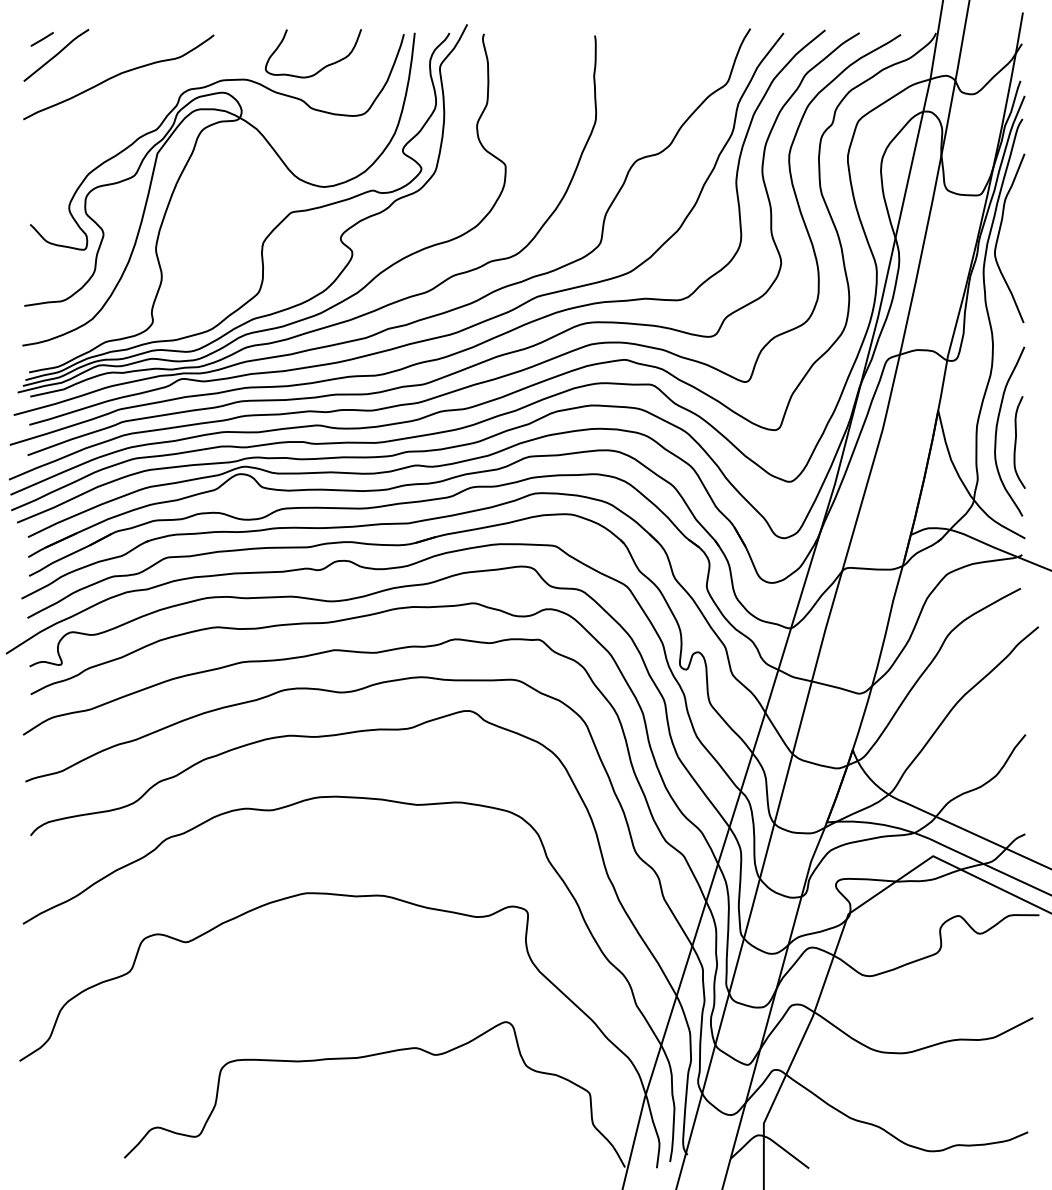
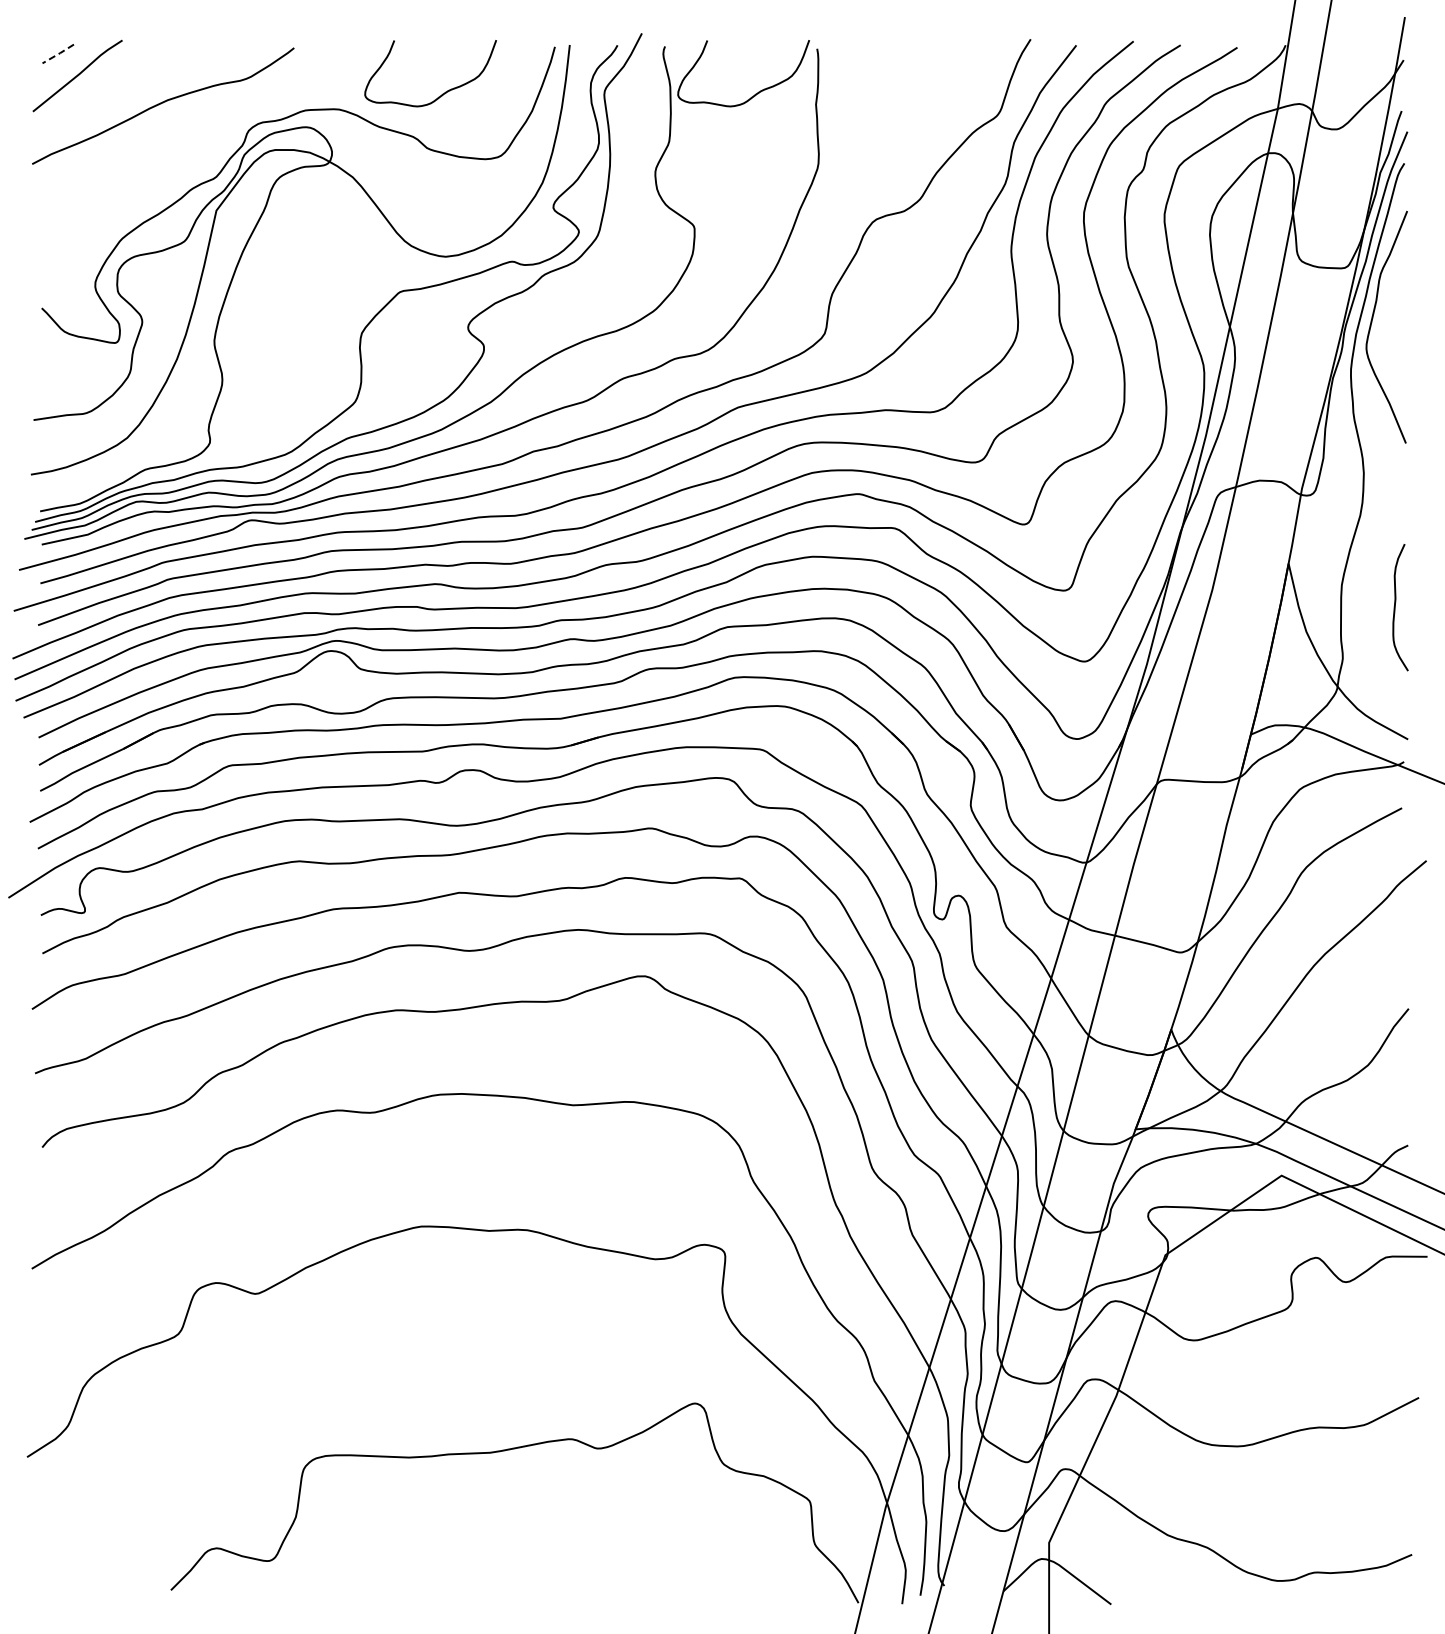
line: (42, 39) -> (58, 54), solid -> dashed
curve: (550, 68) -> (755, 93), added
curve: (997, 431) -> (1369, 592), removed

